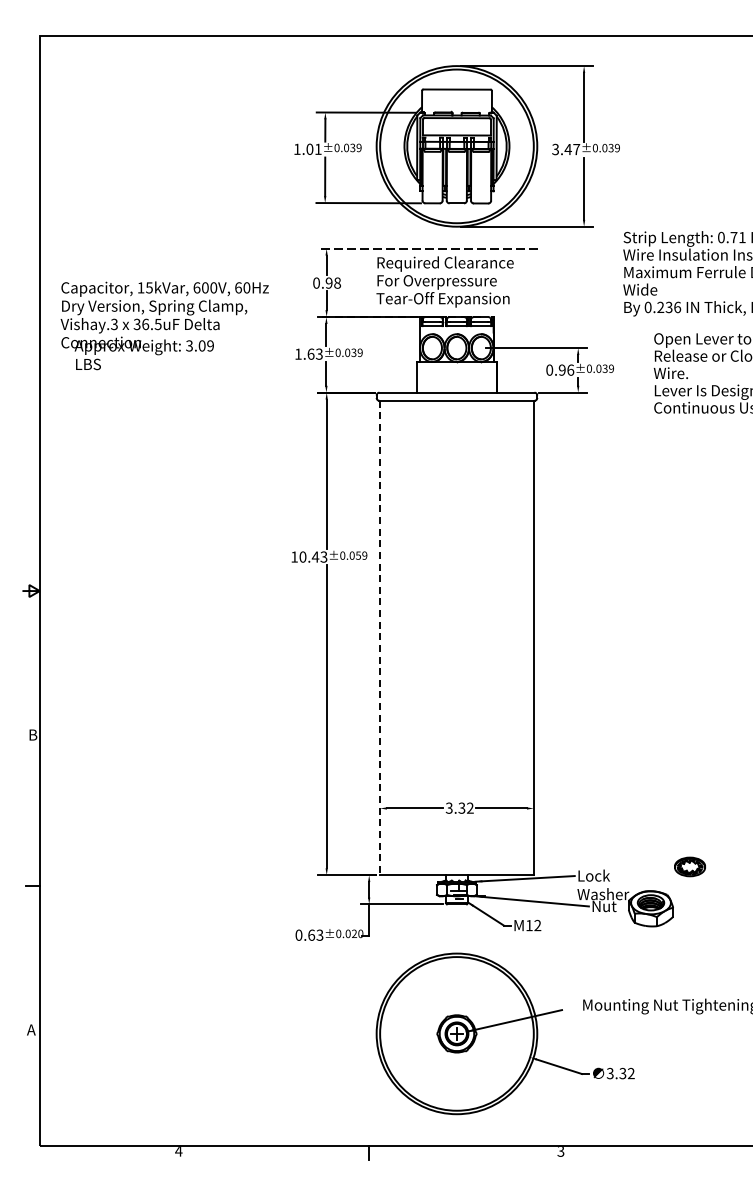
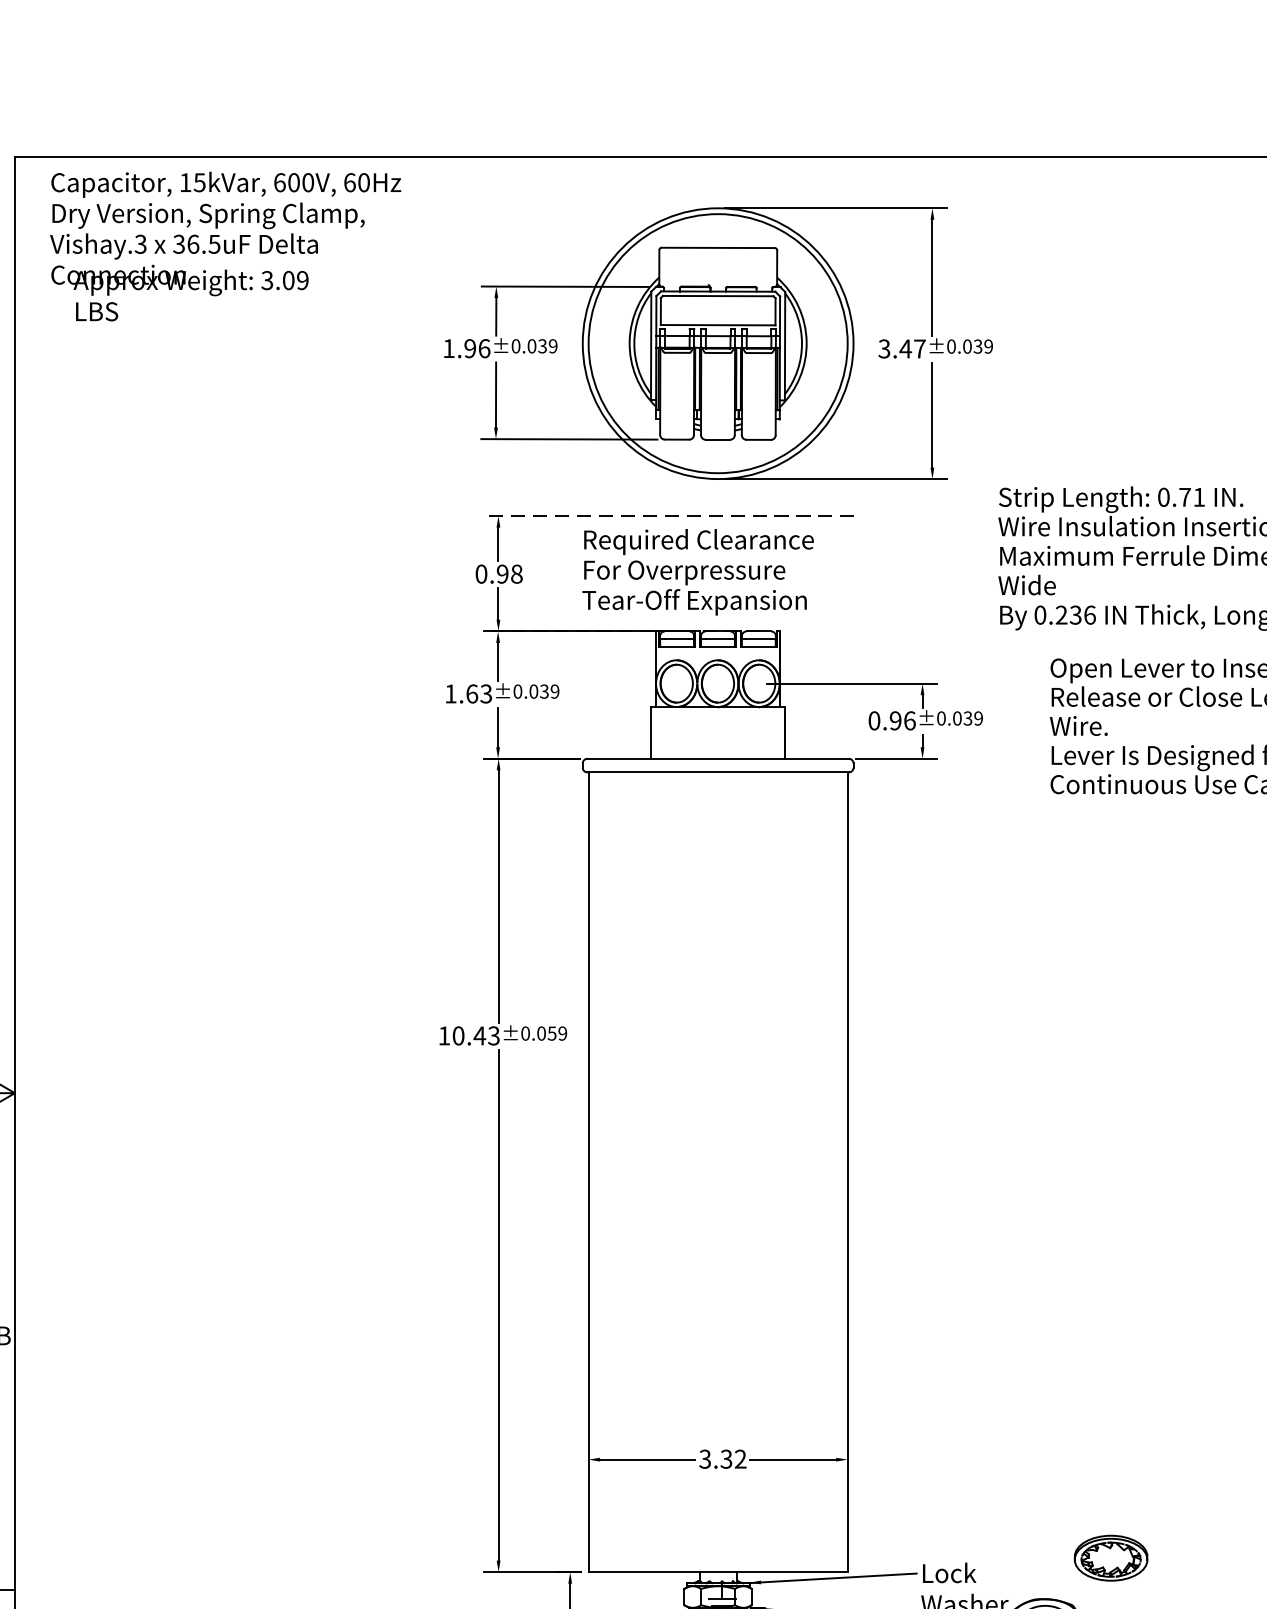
text: (313, 148) -> (476, 347), 1.01 -> 1.96
text: (164, 325) -> (225, 246), moved
line: (380, 638) -> (589, 1173), dashed -> solid
part: (689, 866) -> (1110, 1557), size x1.43

